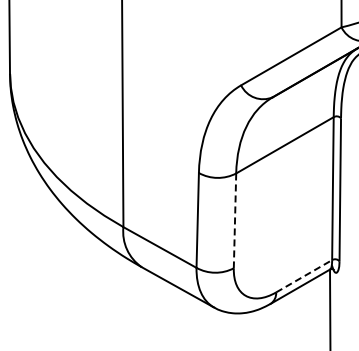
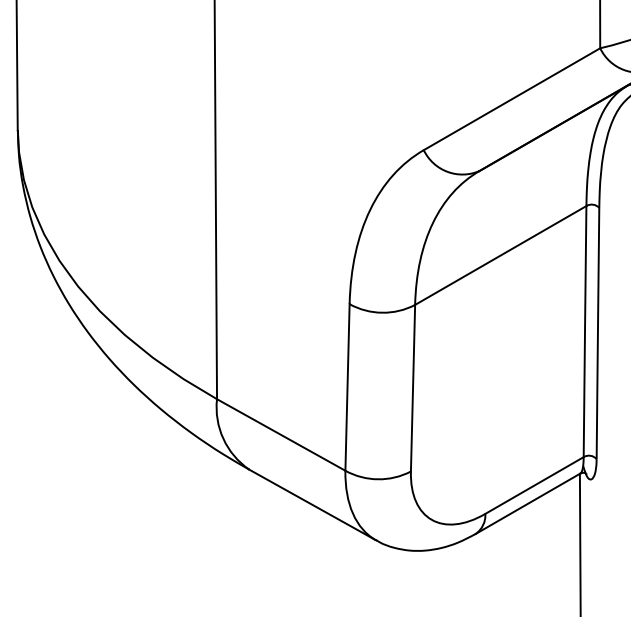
line: (235, 221) -> (413, 389), dashed -> solid
line: (304, 276) -> (535, 485), dashed -> solid

